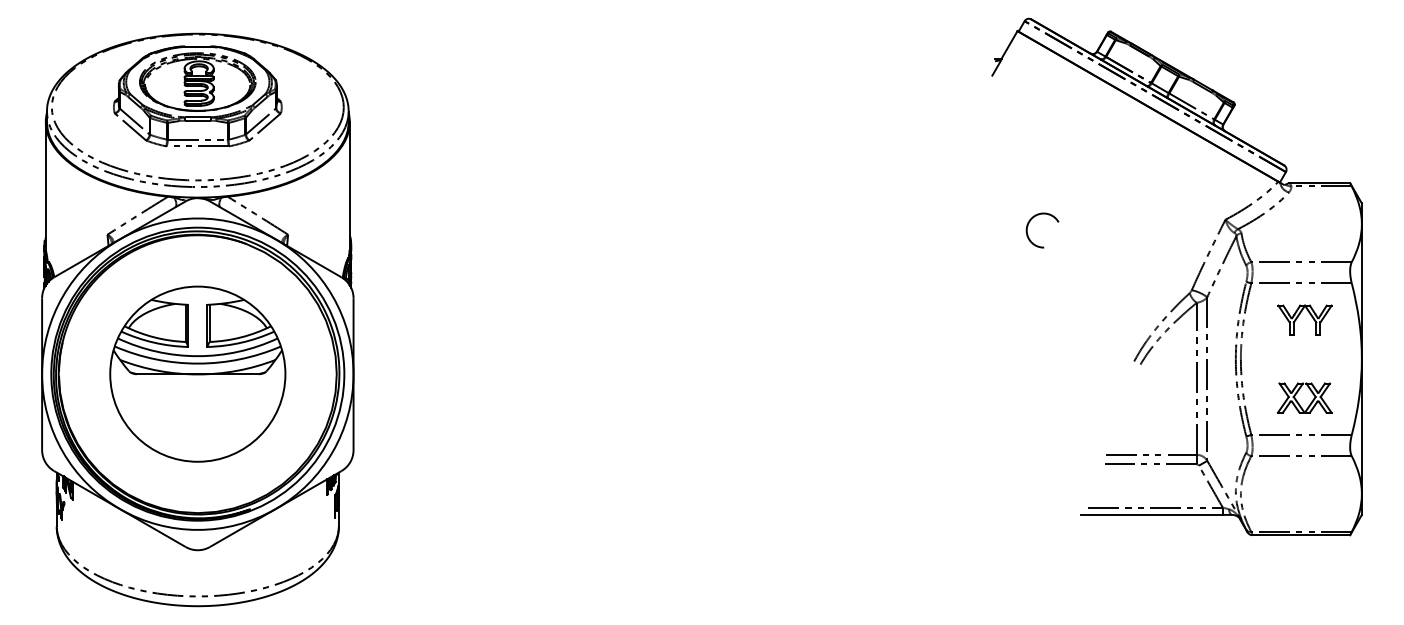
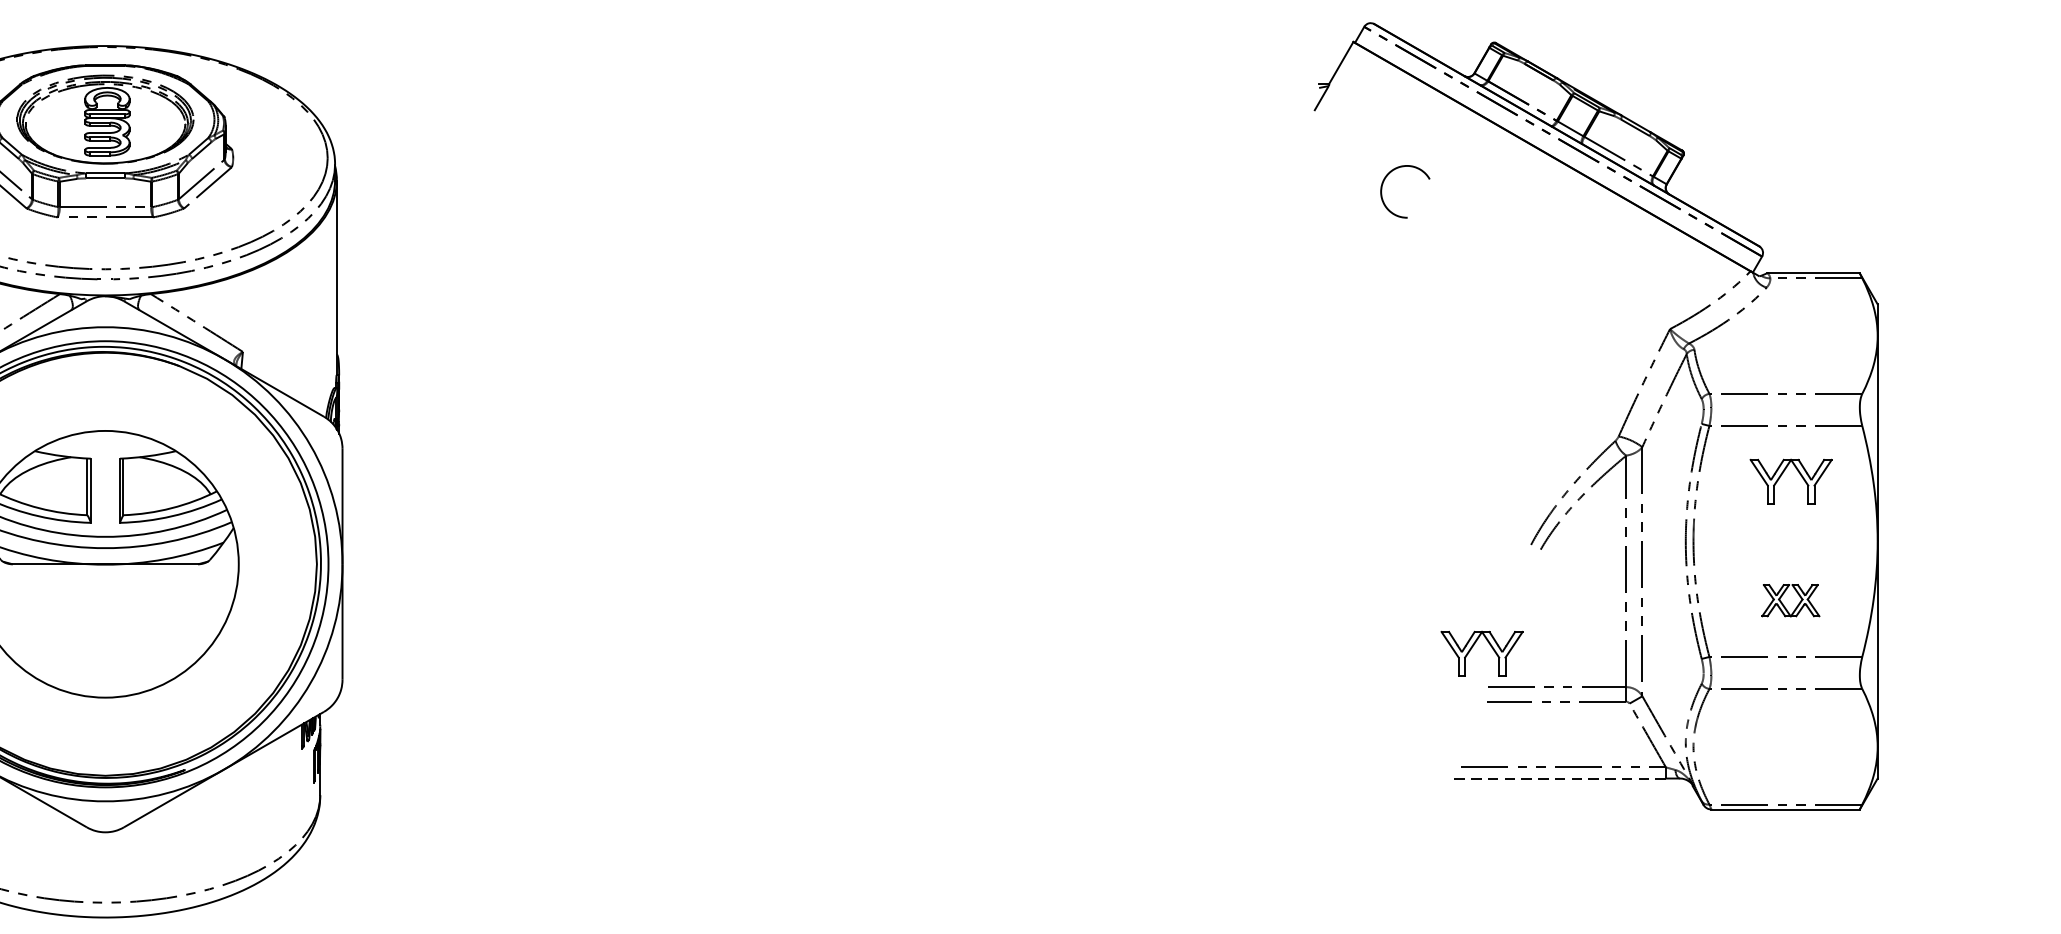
curve: (1028, 226) -> (1383, 185), moved
part: (1304, 397) -> (1790, 599), size x0.7
part: (1095, 430) -> (1472, 650), added
line: (1151, 514) -> (1557, 777), solid -> dashed

